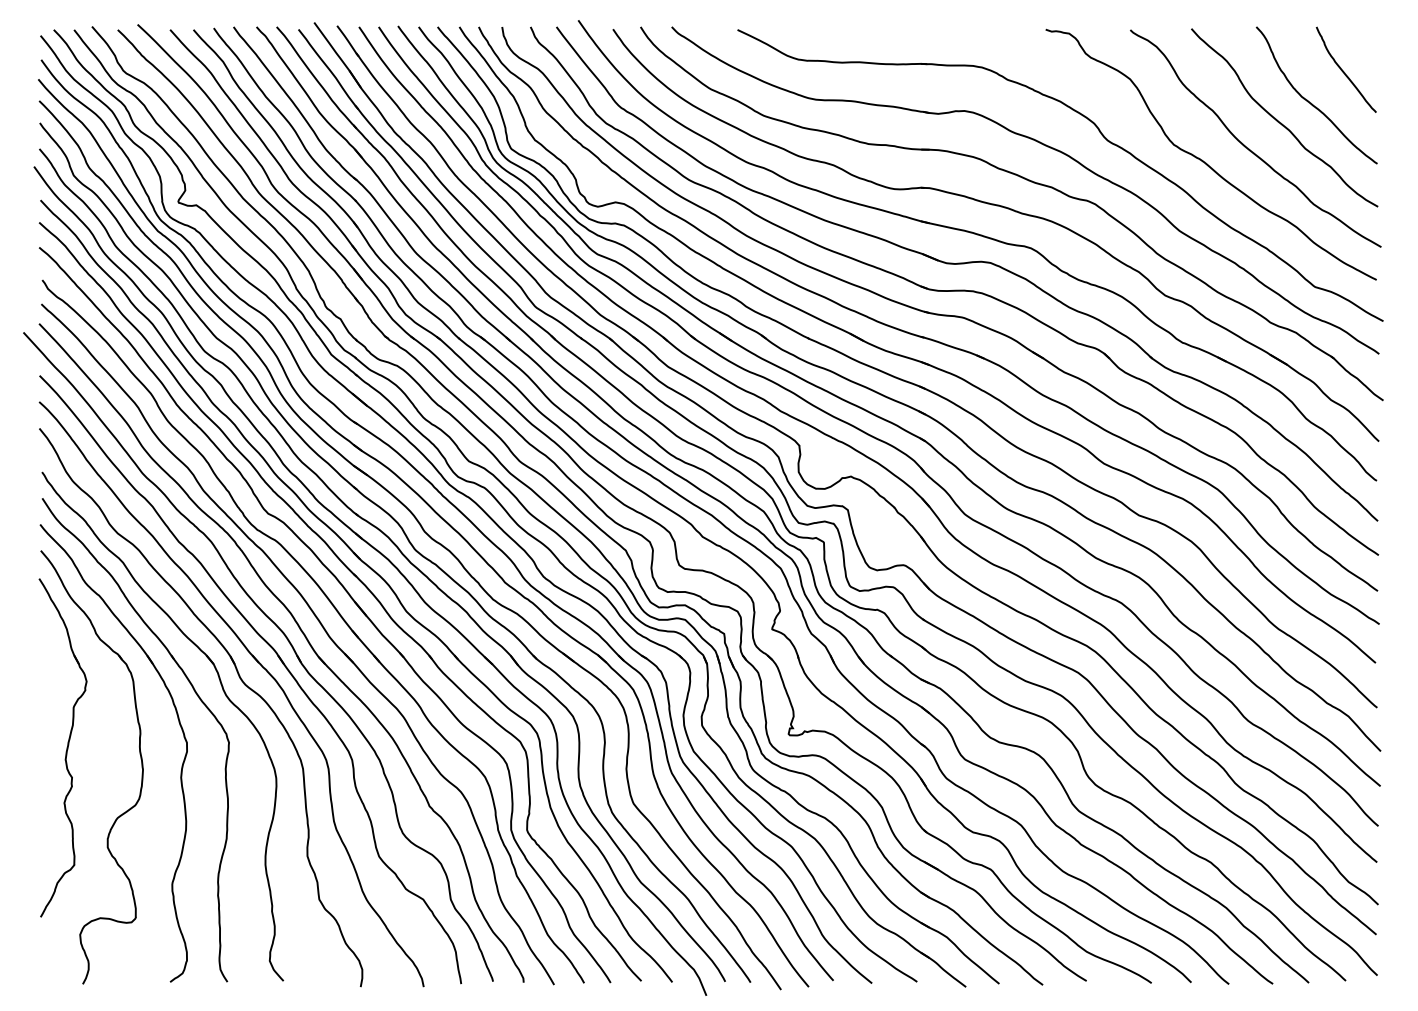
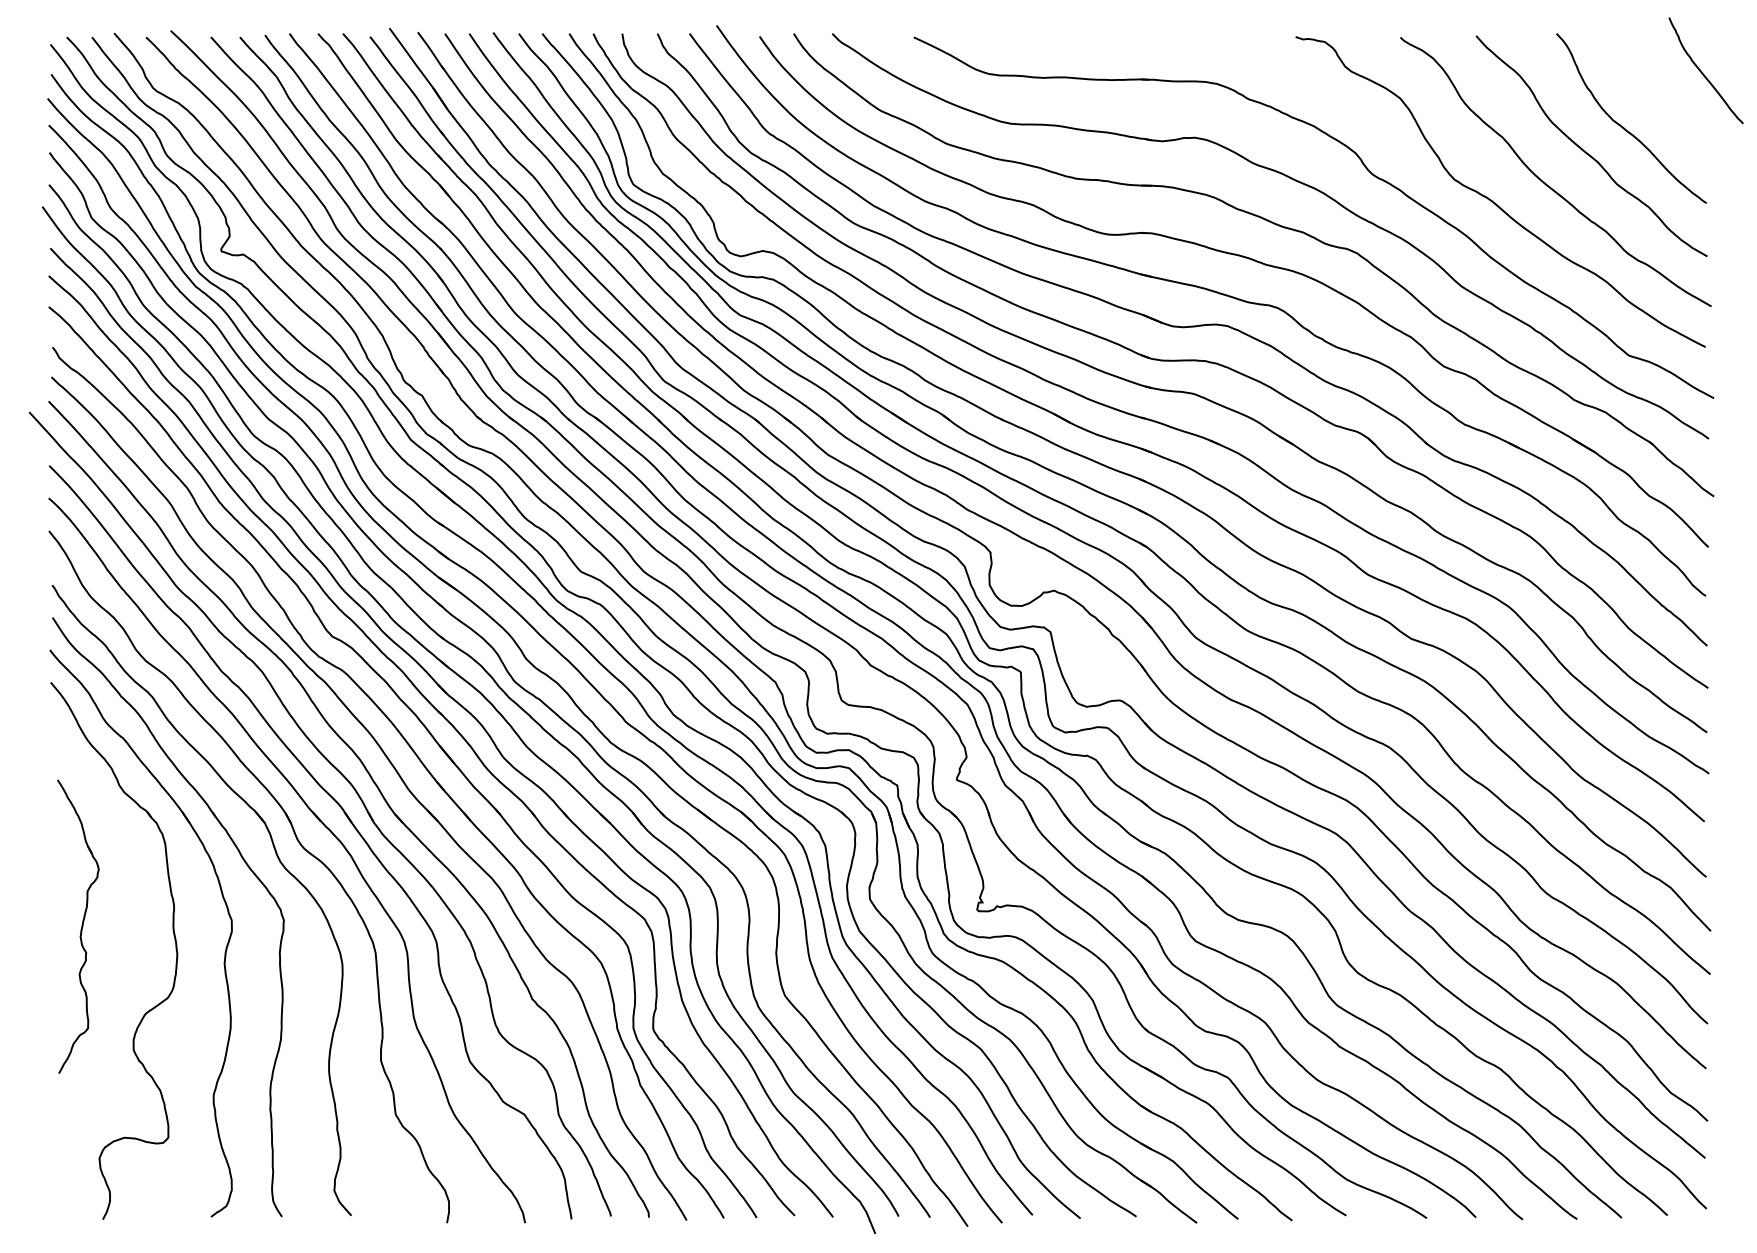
curve: (1343, 70) -> (1702, 71), moved
part: (63, 747) -> (78, 926), size x0.7

